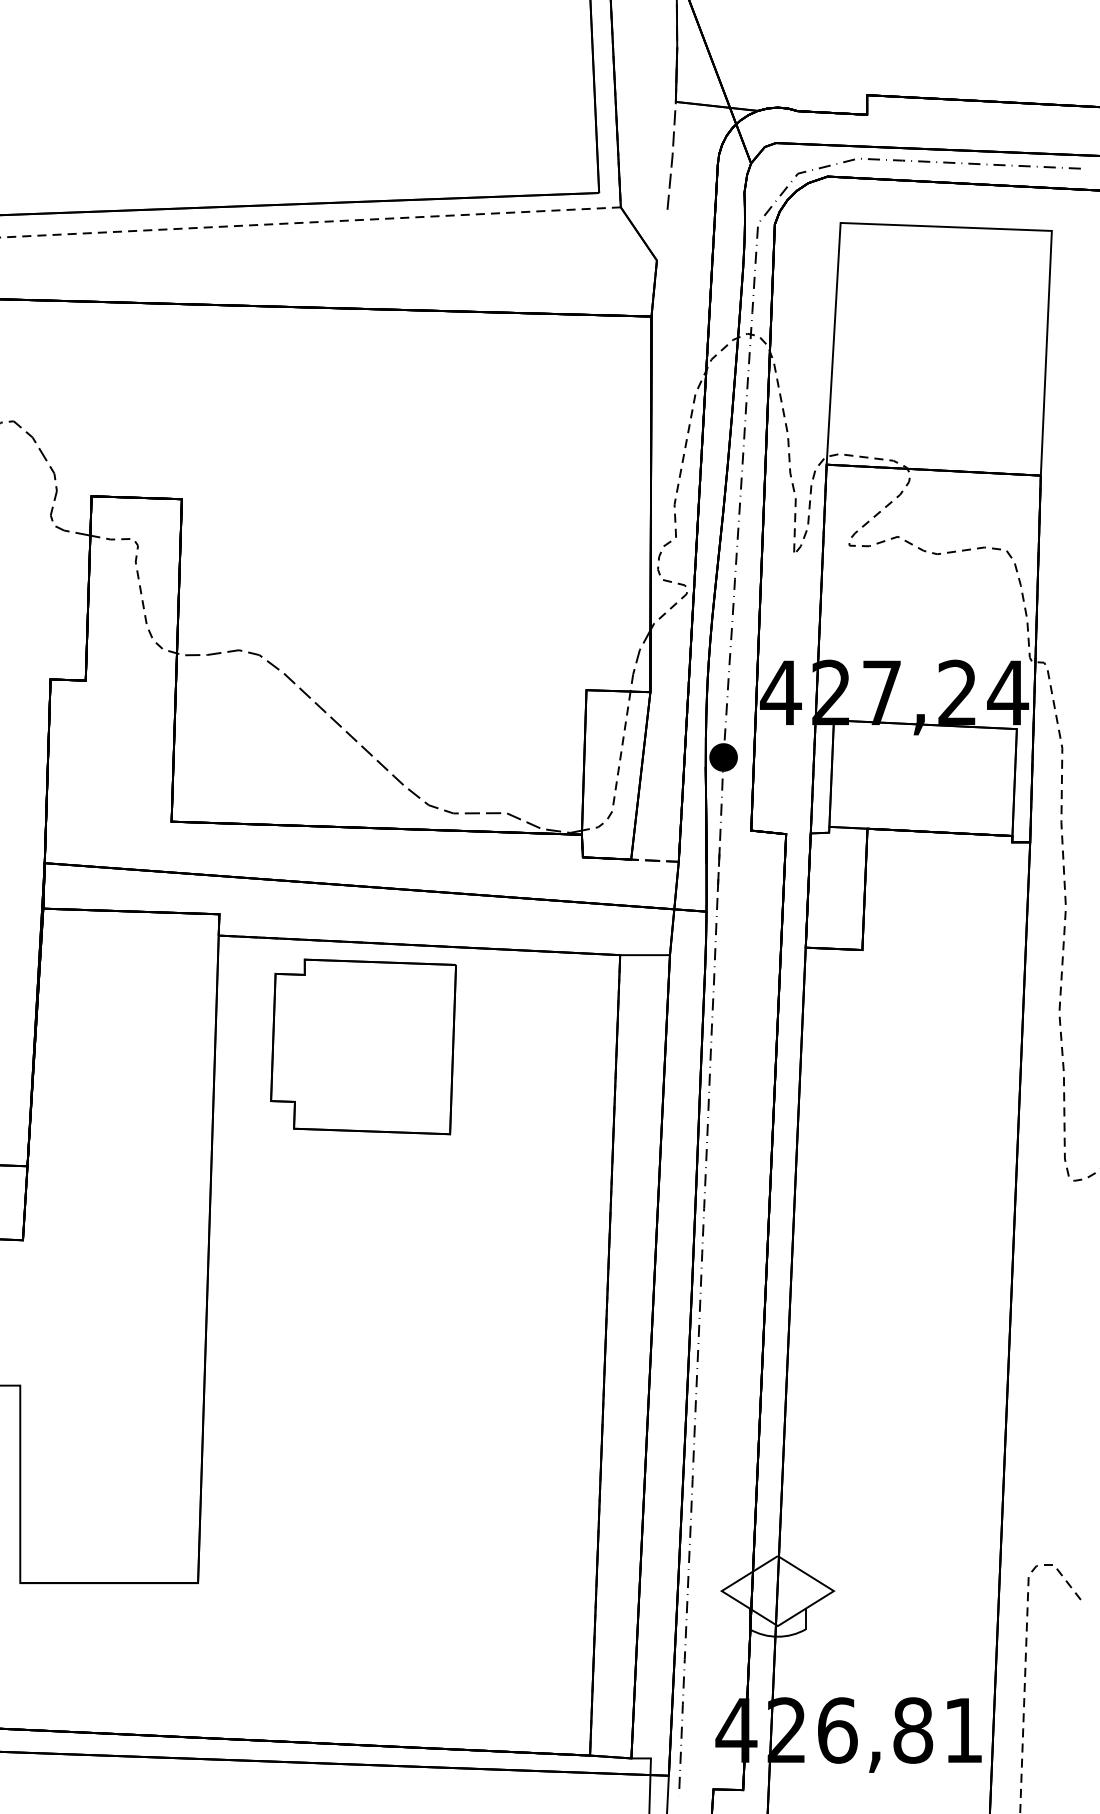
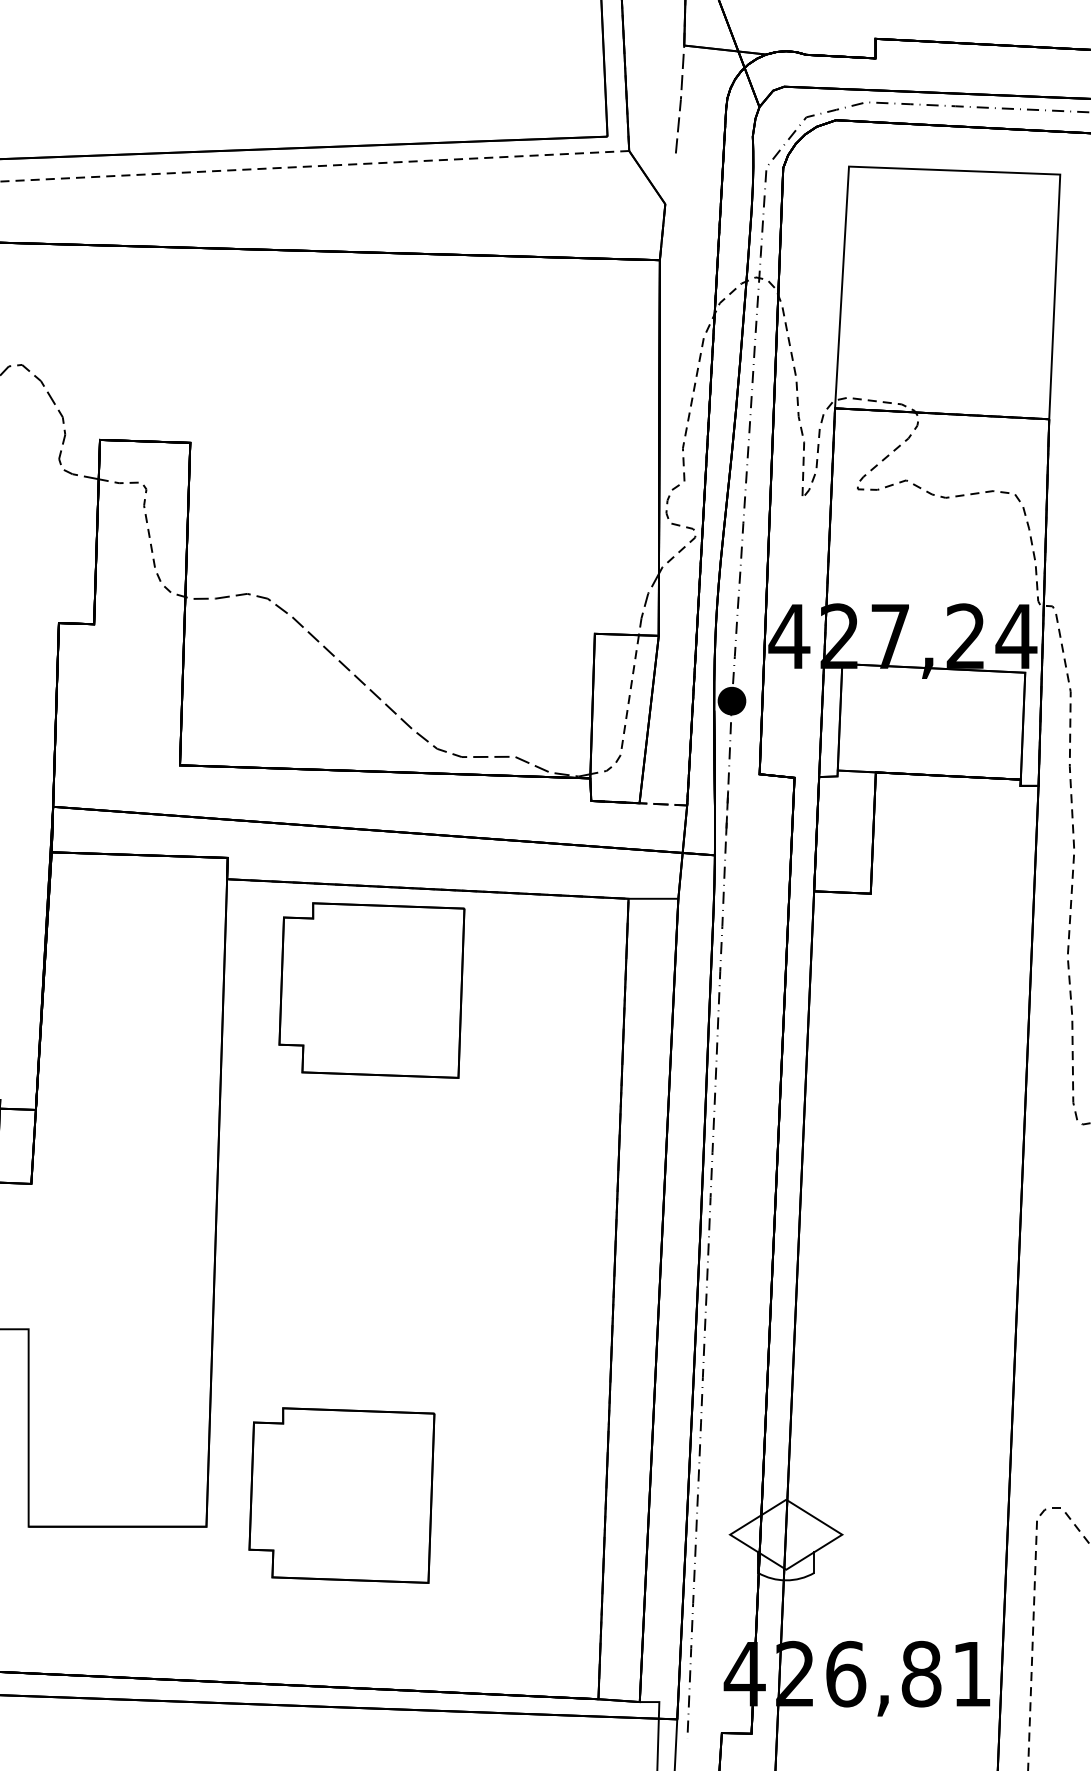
part: (333, 1551) -> (341, 1495), added

